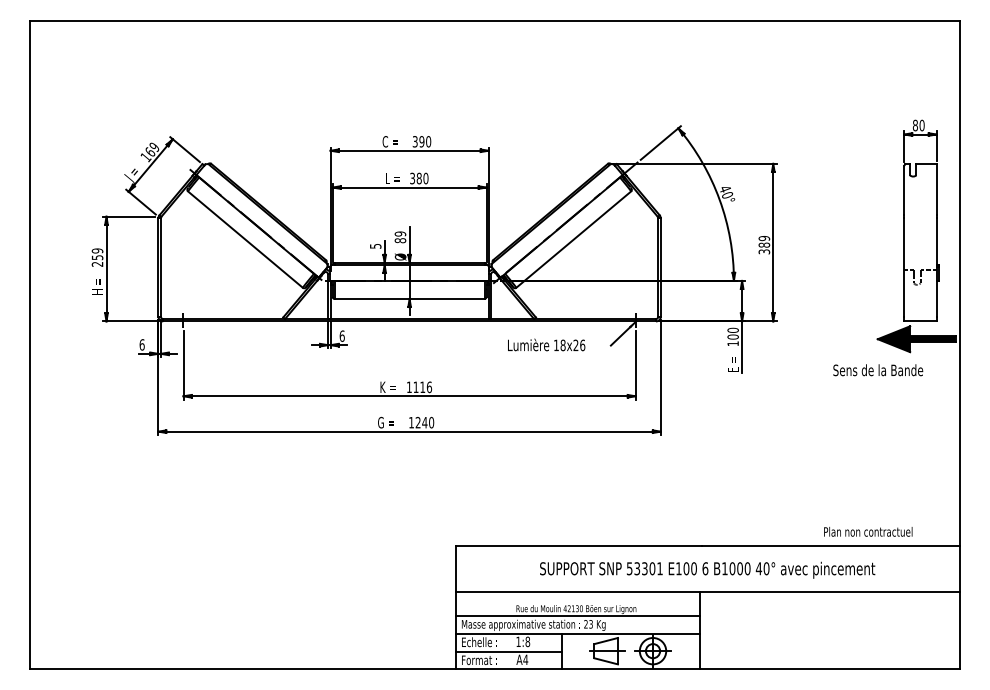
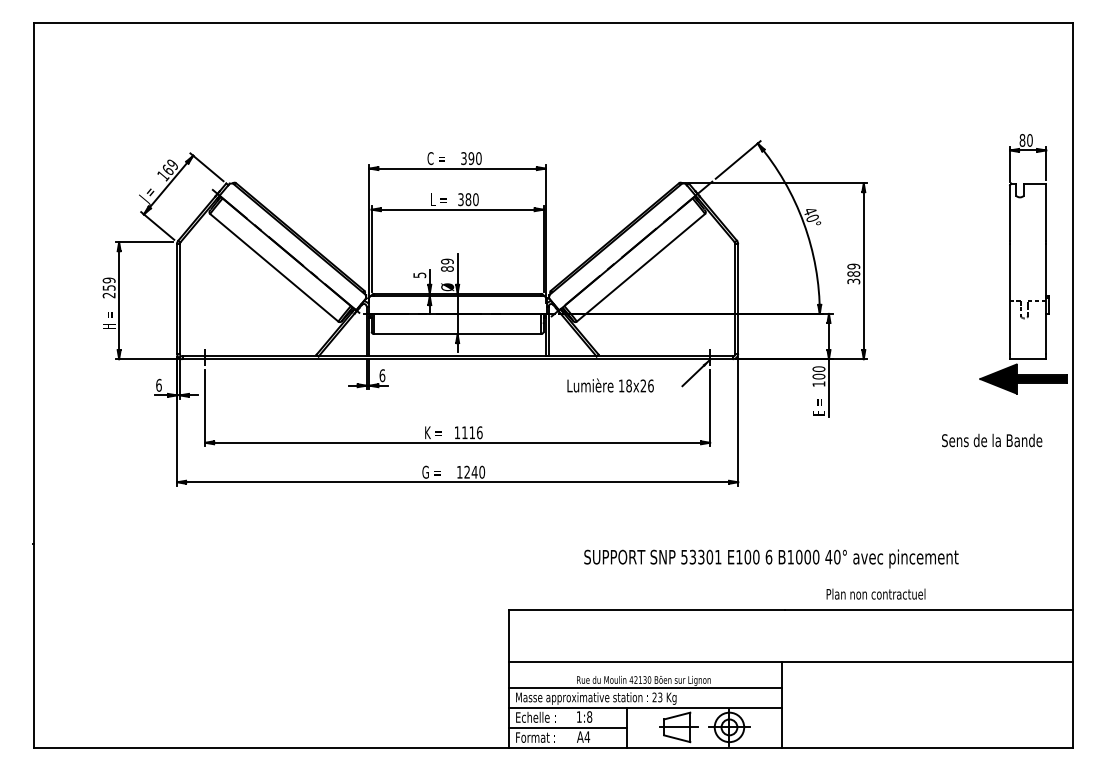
text: (878, 370) -> (992, 440), moved
text: (868, 531) -> (876, 593), moved
text: (707, 569) -> (771, 558), moved

